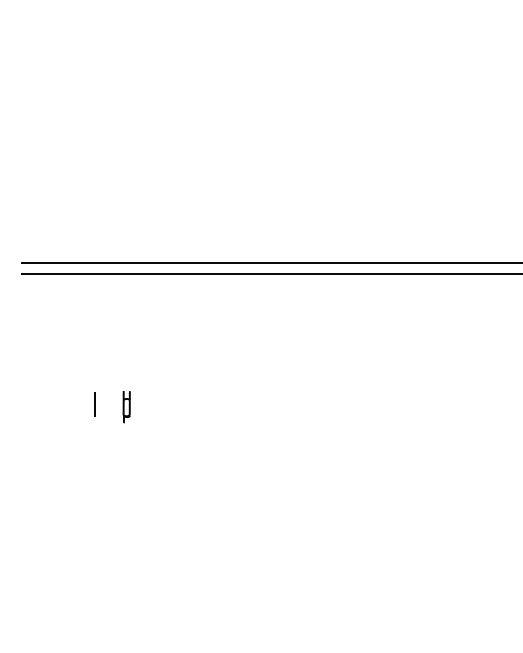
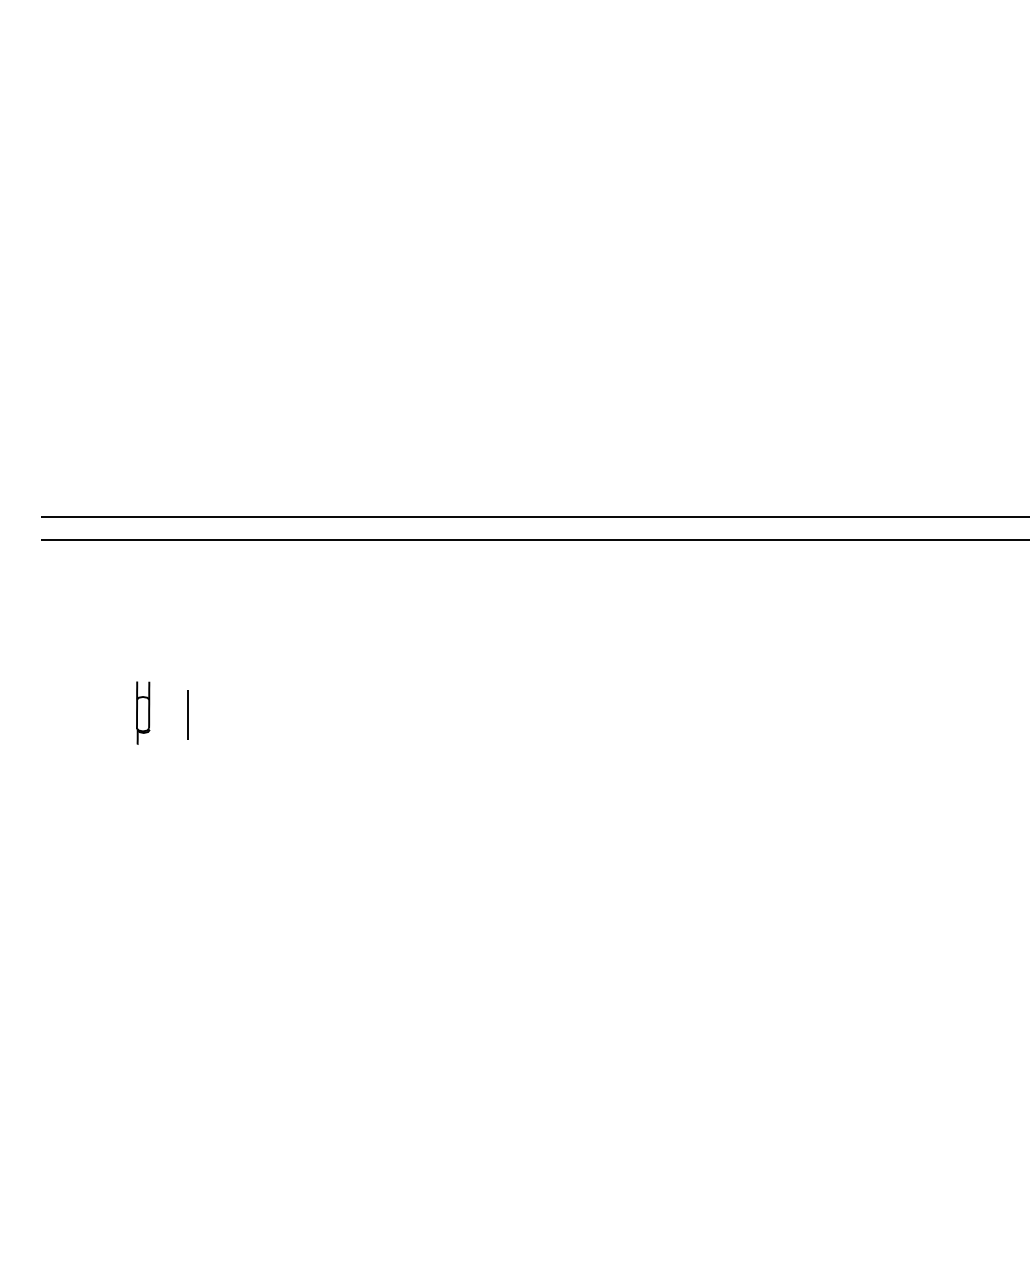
line: (94, 404) -> (186, 715), moved
part: (126, 407) -> (142, 713), moved

